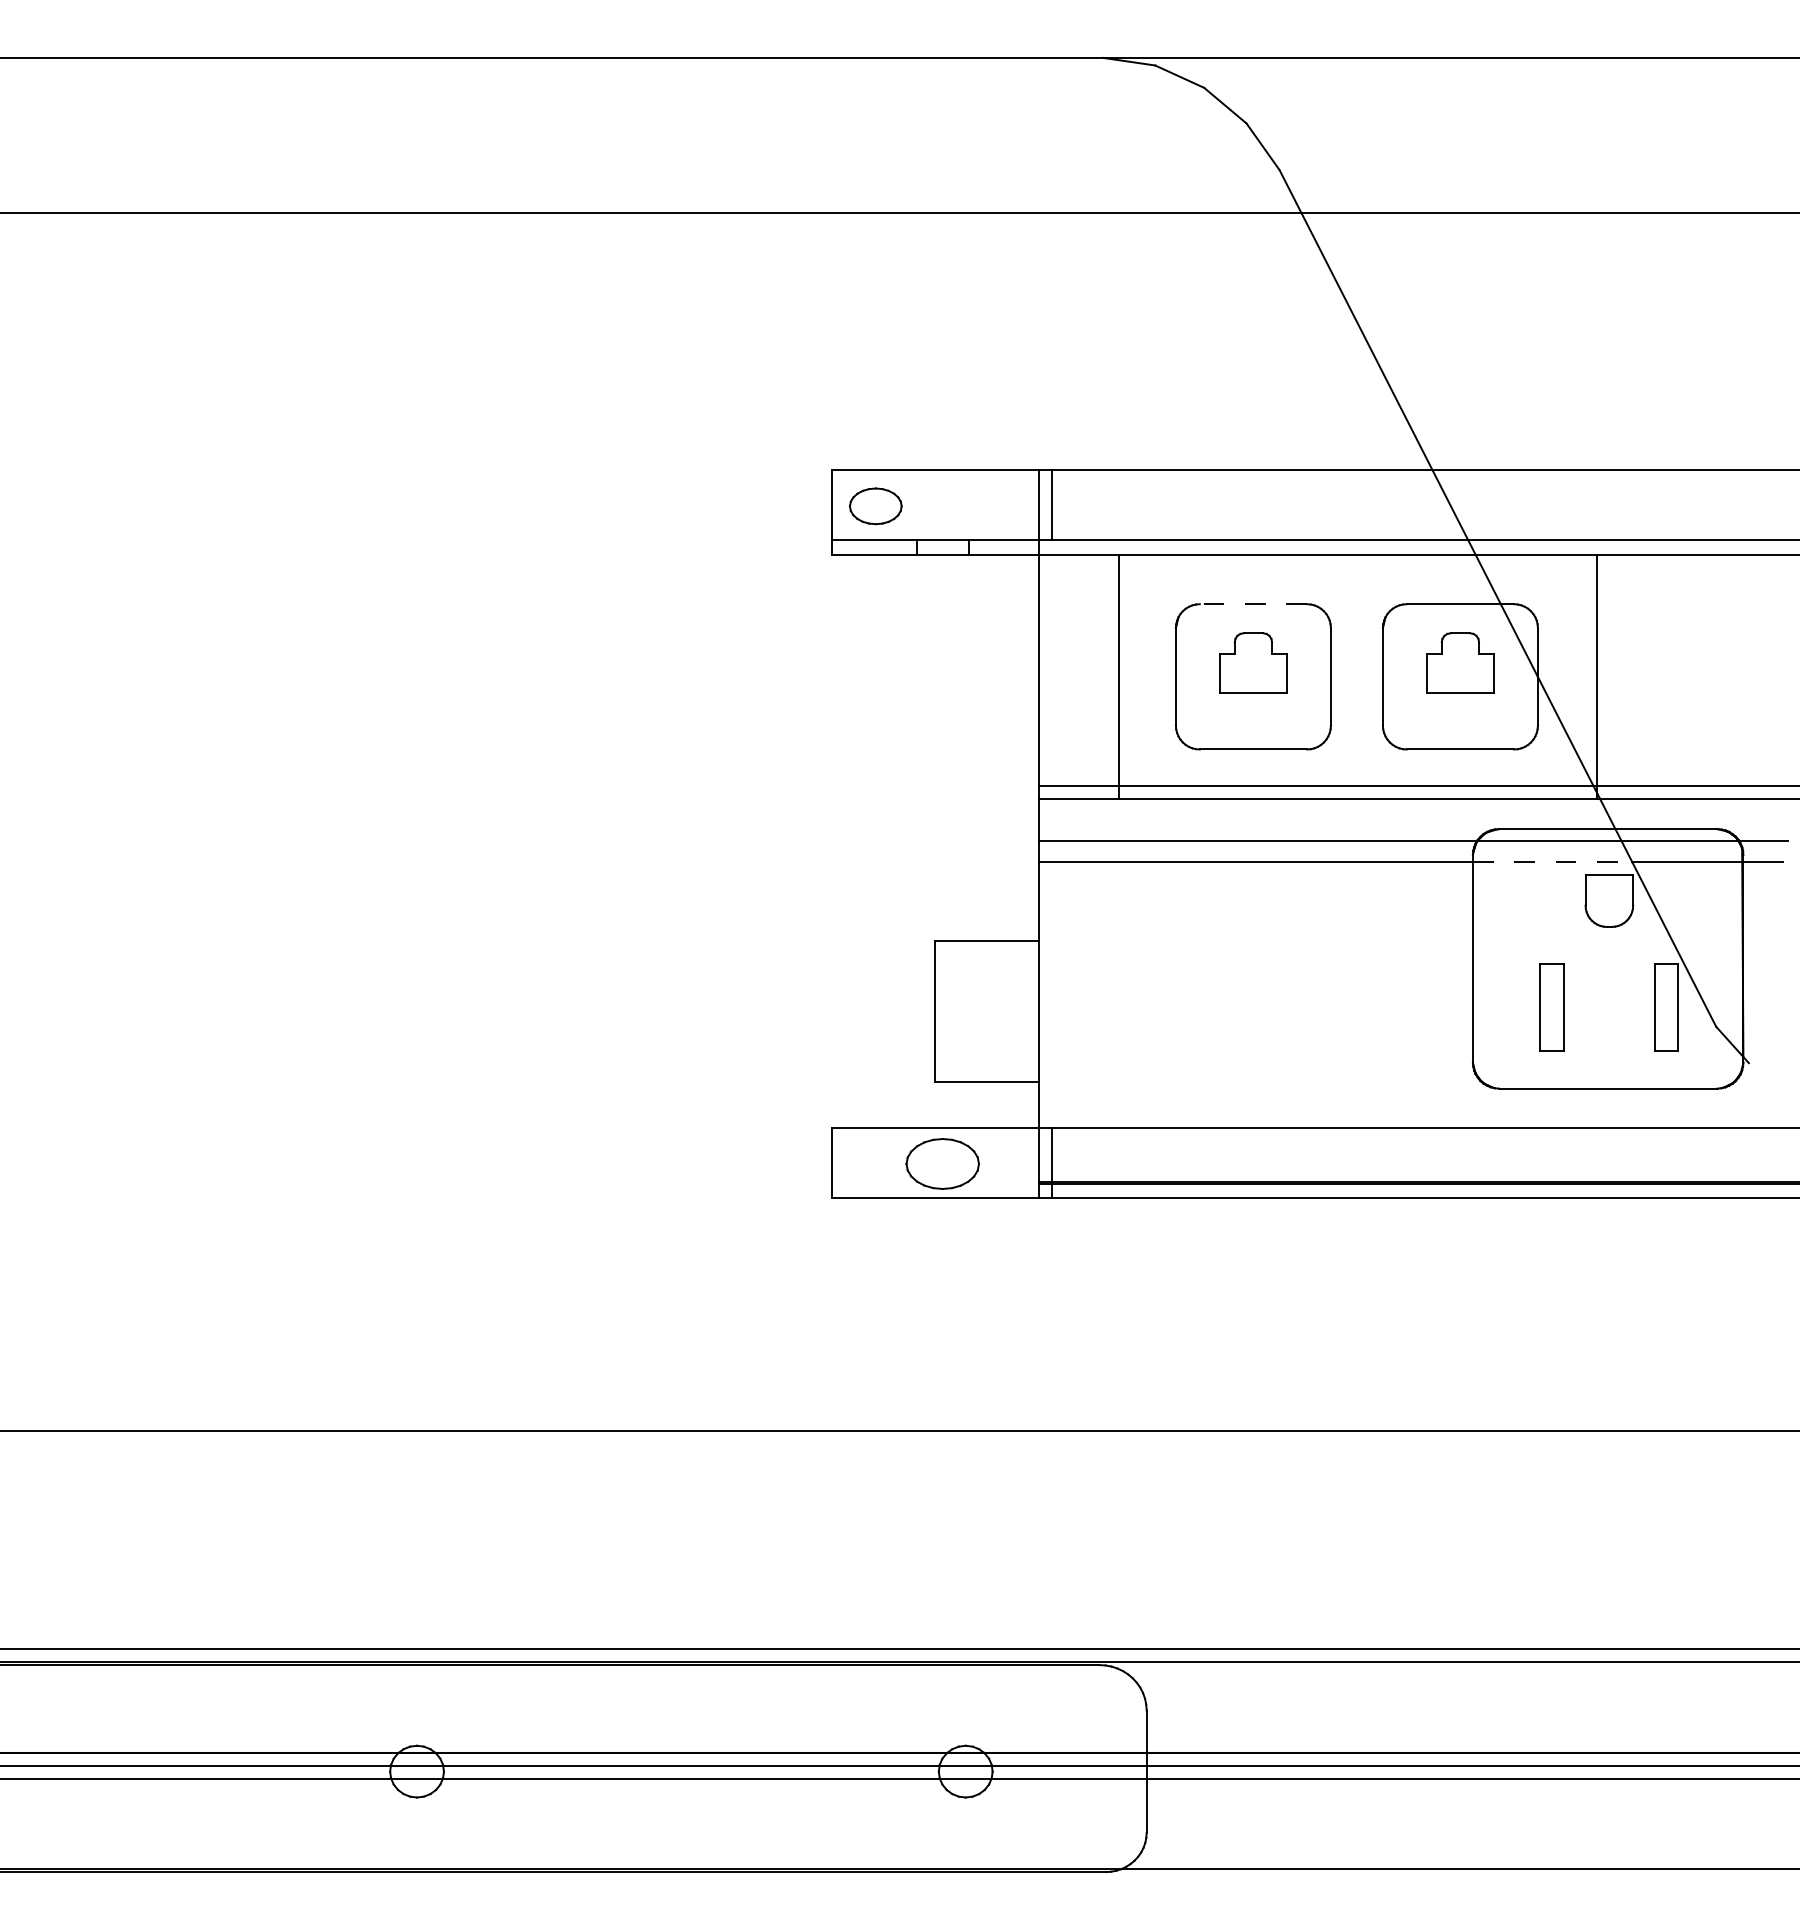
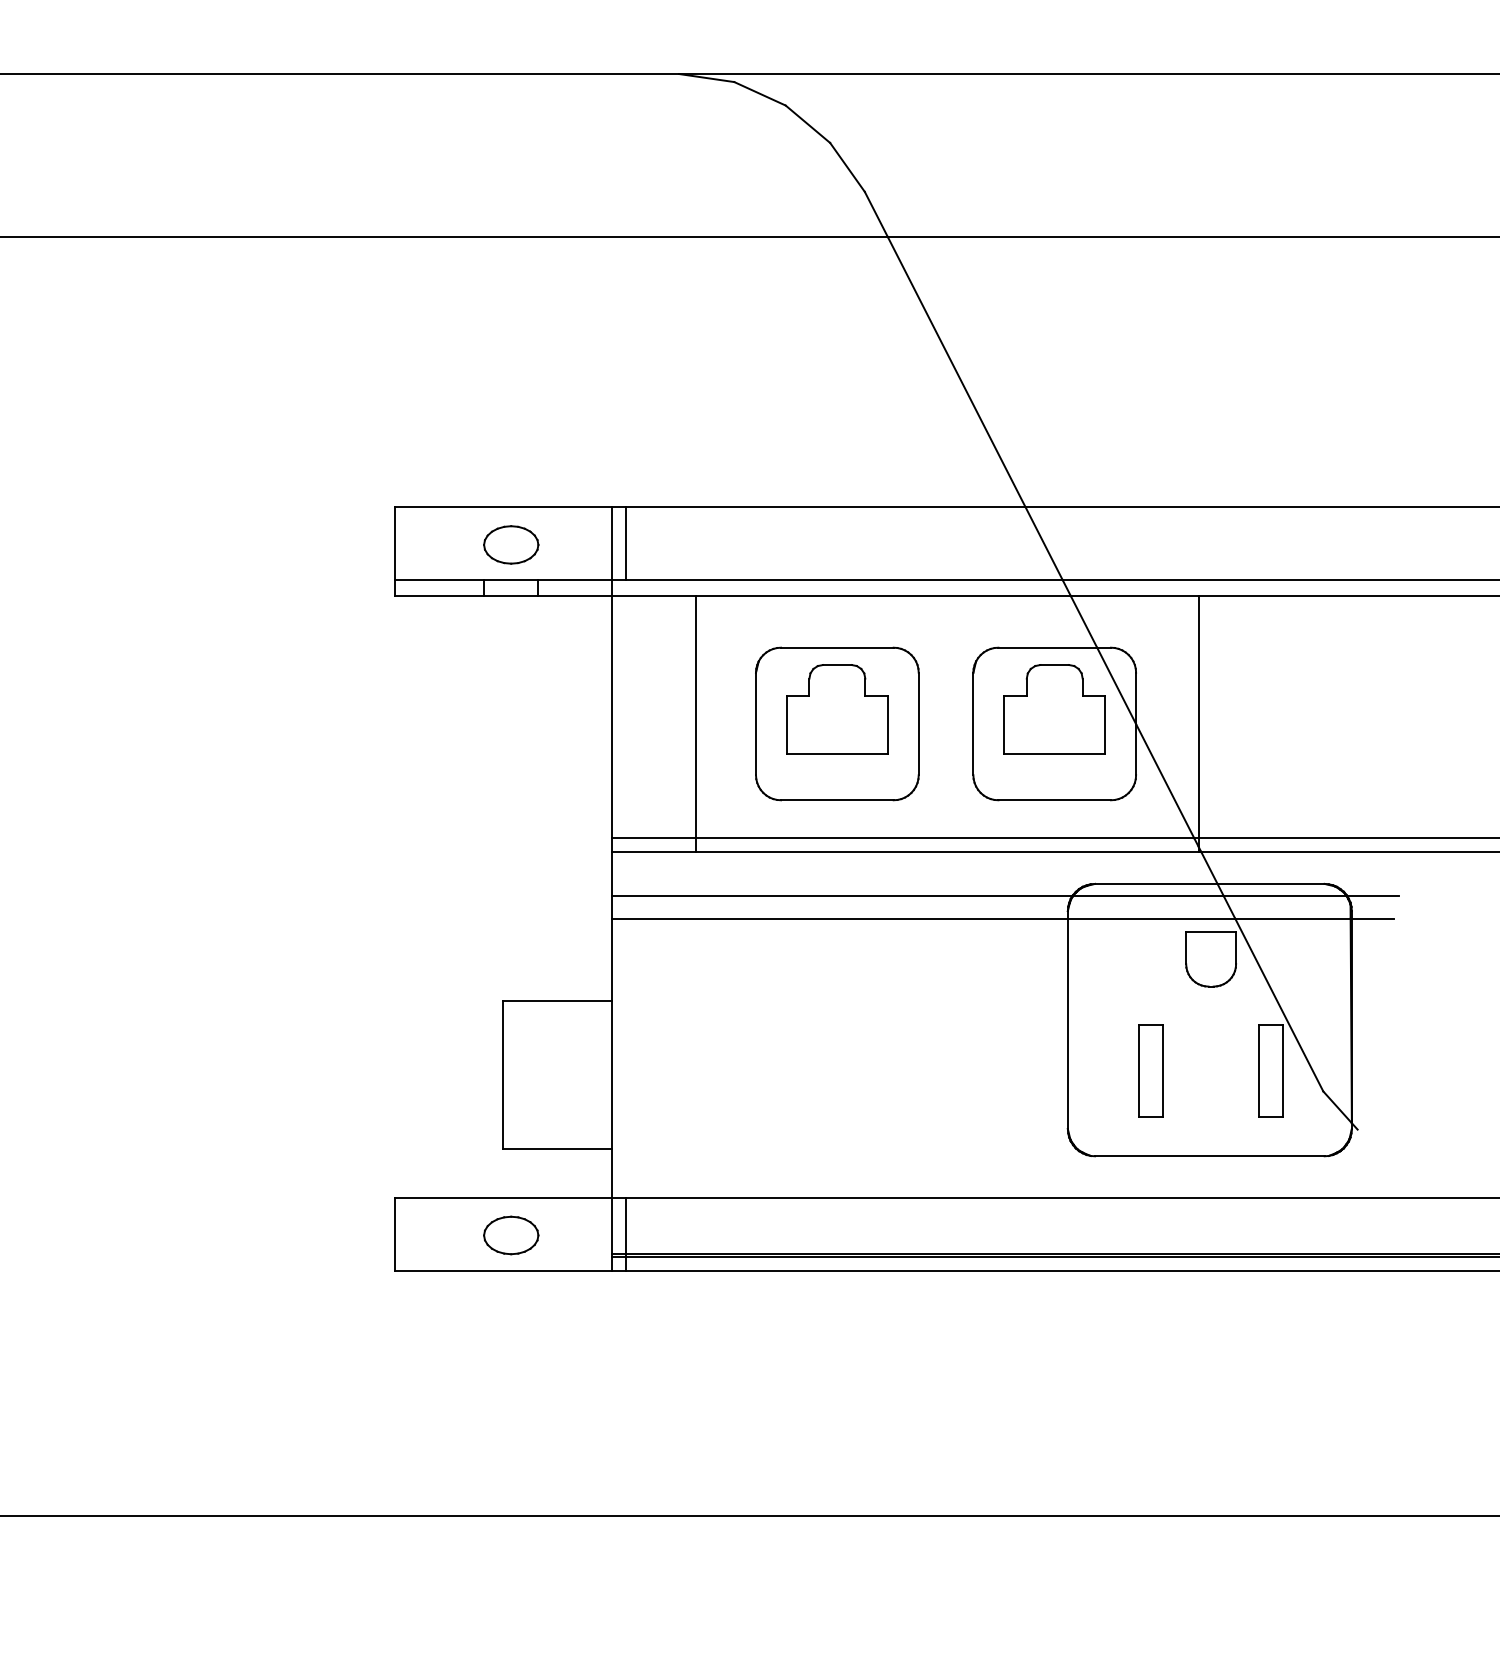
part: (875, 506) -> (510, 545), moved
line: (1253, 604) -> (837, 648), dashed -> solid
part: (1253, 662) -> (837, 708), size x1.43
part: (1460, 662) -> (1054, 708), size x1.43
line: (1552, 862) -> (1151, 918), dashed -> solid
part: (942, 1163) -> (510, 1234), size x0.71

